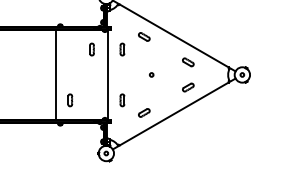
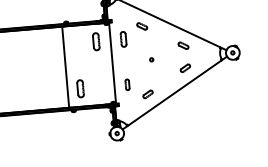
part: (91, 49) -> (95, 41), size x1.6
part: (122, 49) -> (123, 39), size x1.4
part: (70, 100) -> (81, 88), size x1.6

